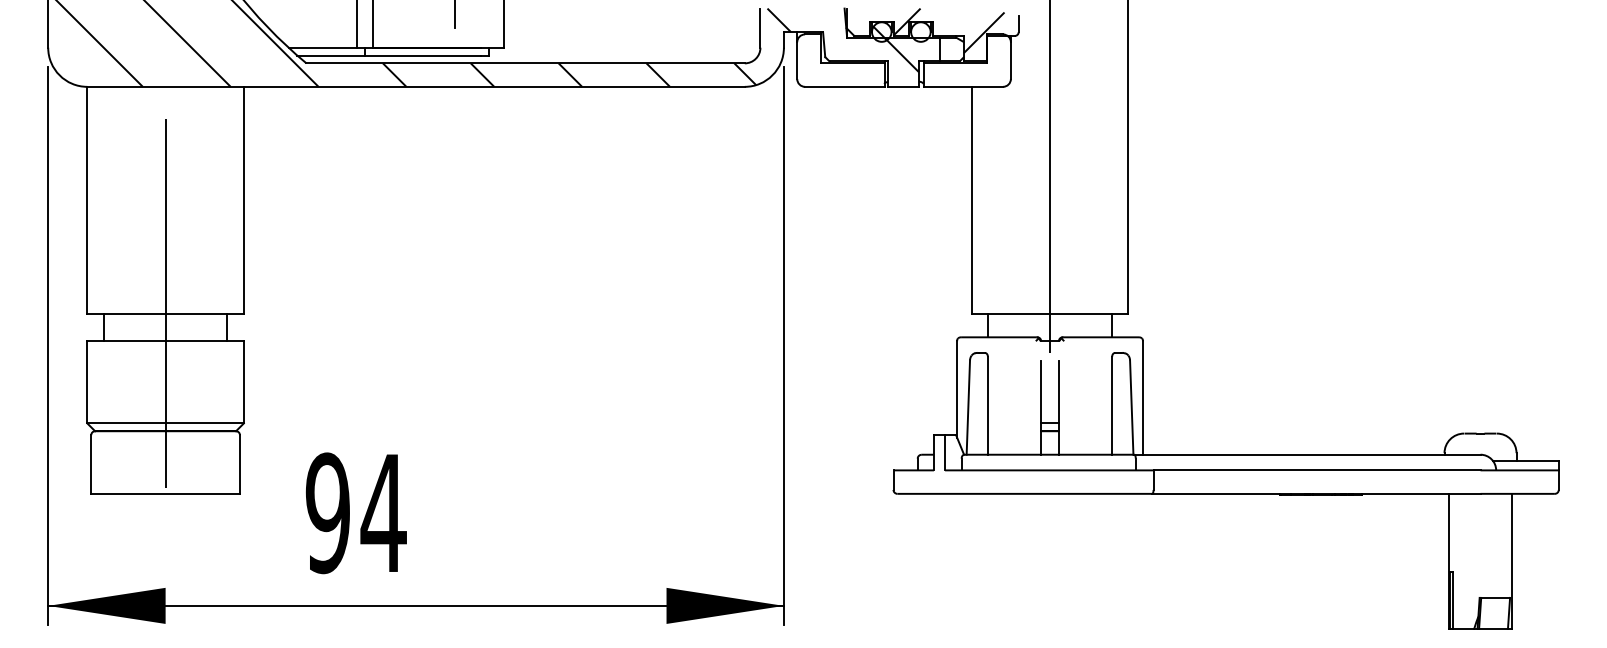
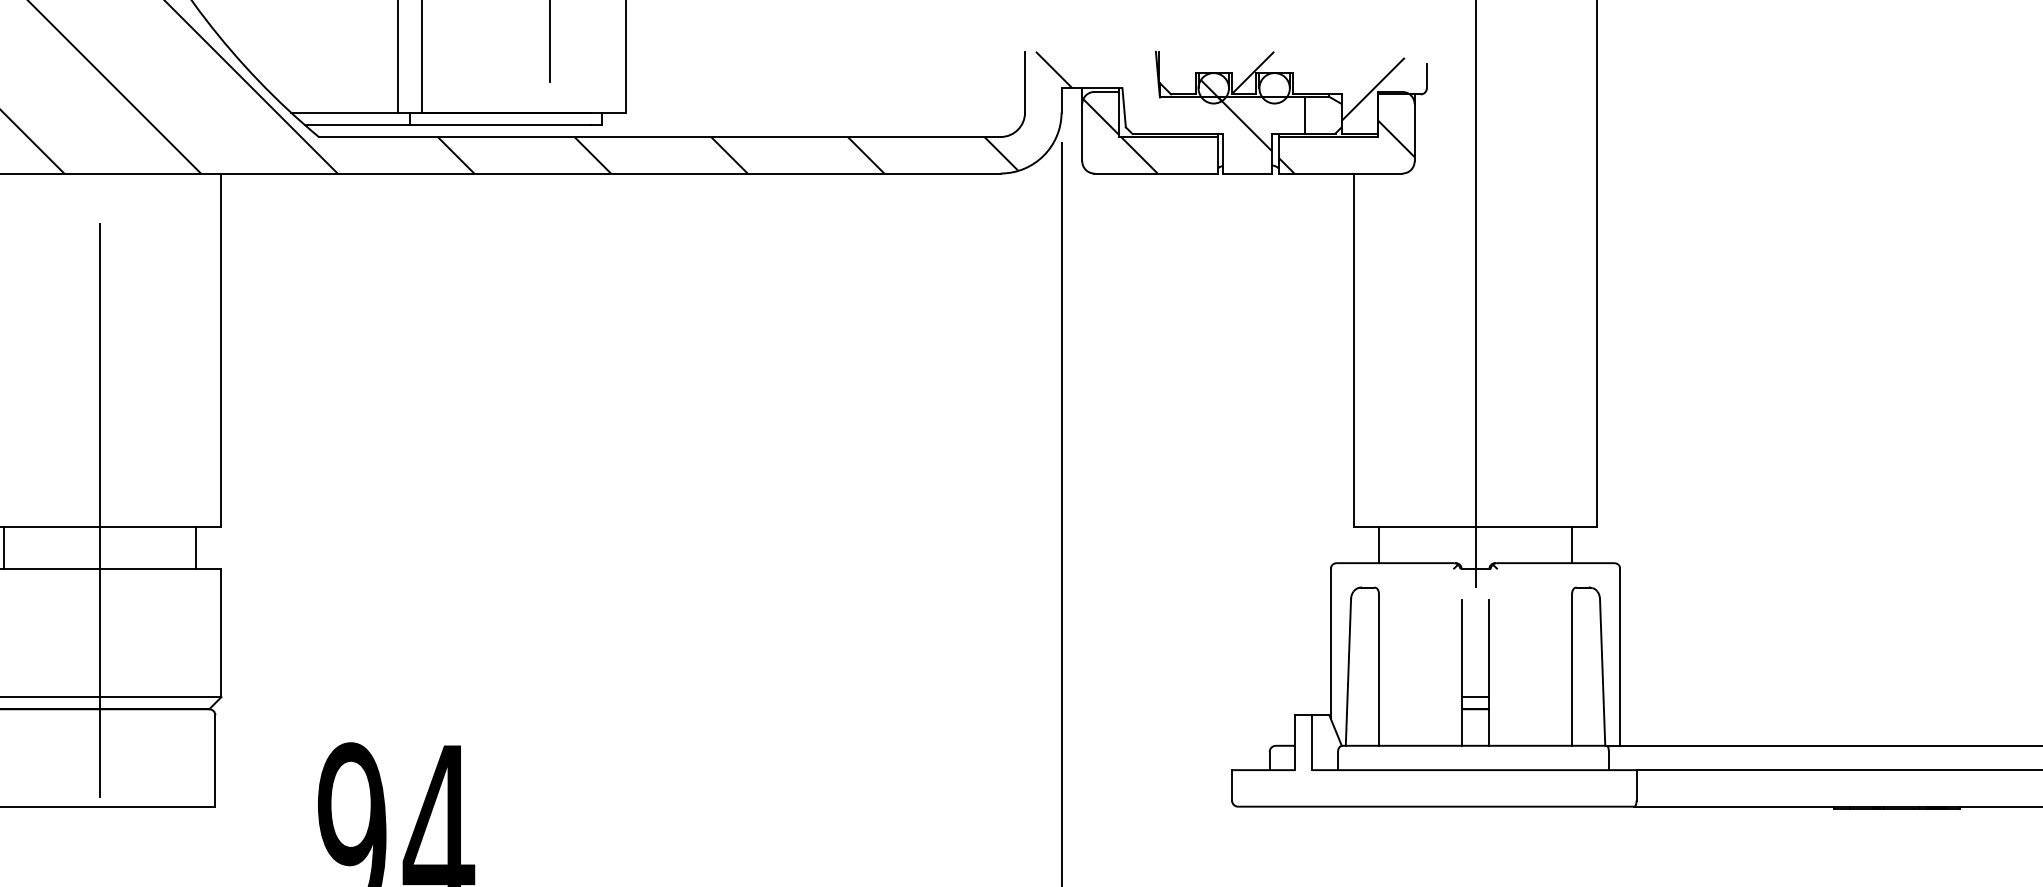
hatch: (821, 62) -> (1120, 135), added
hatch: (966, 69) -> (1345, 146), added

